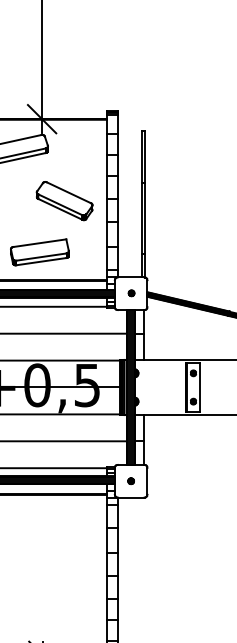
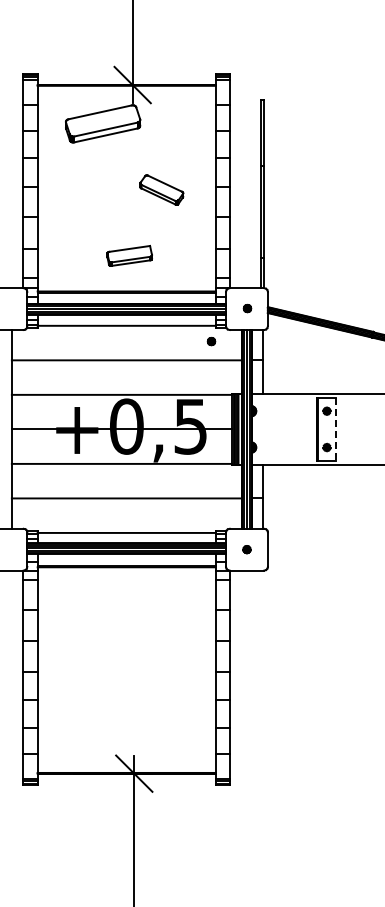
part: (64, 200) -> (161, 189), size x0.6
part: (39, 251) -> (129, 255), size x0.6
part: (103, 319) -> (211, 341), added
line: (200, 387) -> (335, 429), solid -> dashed

